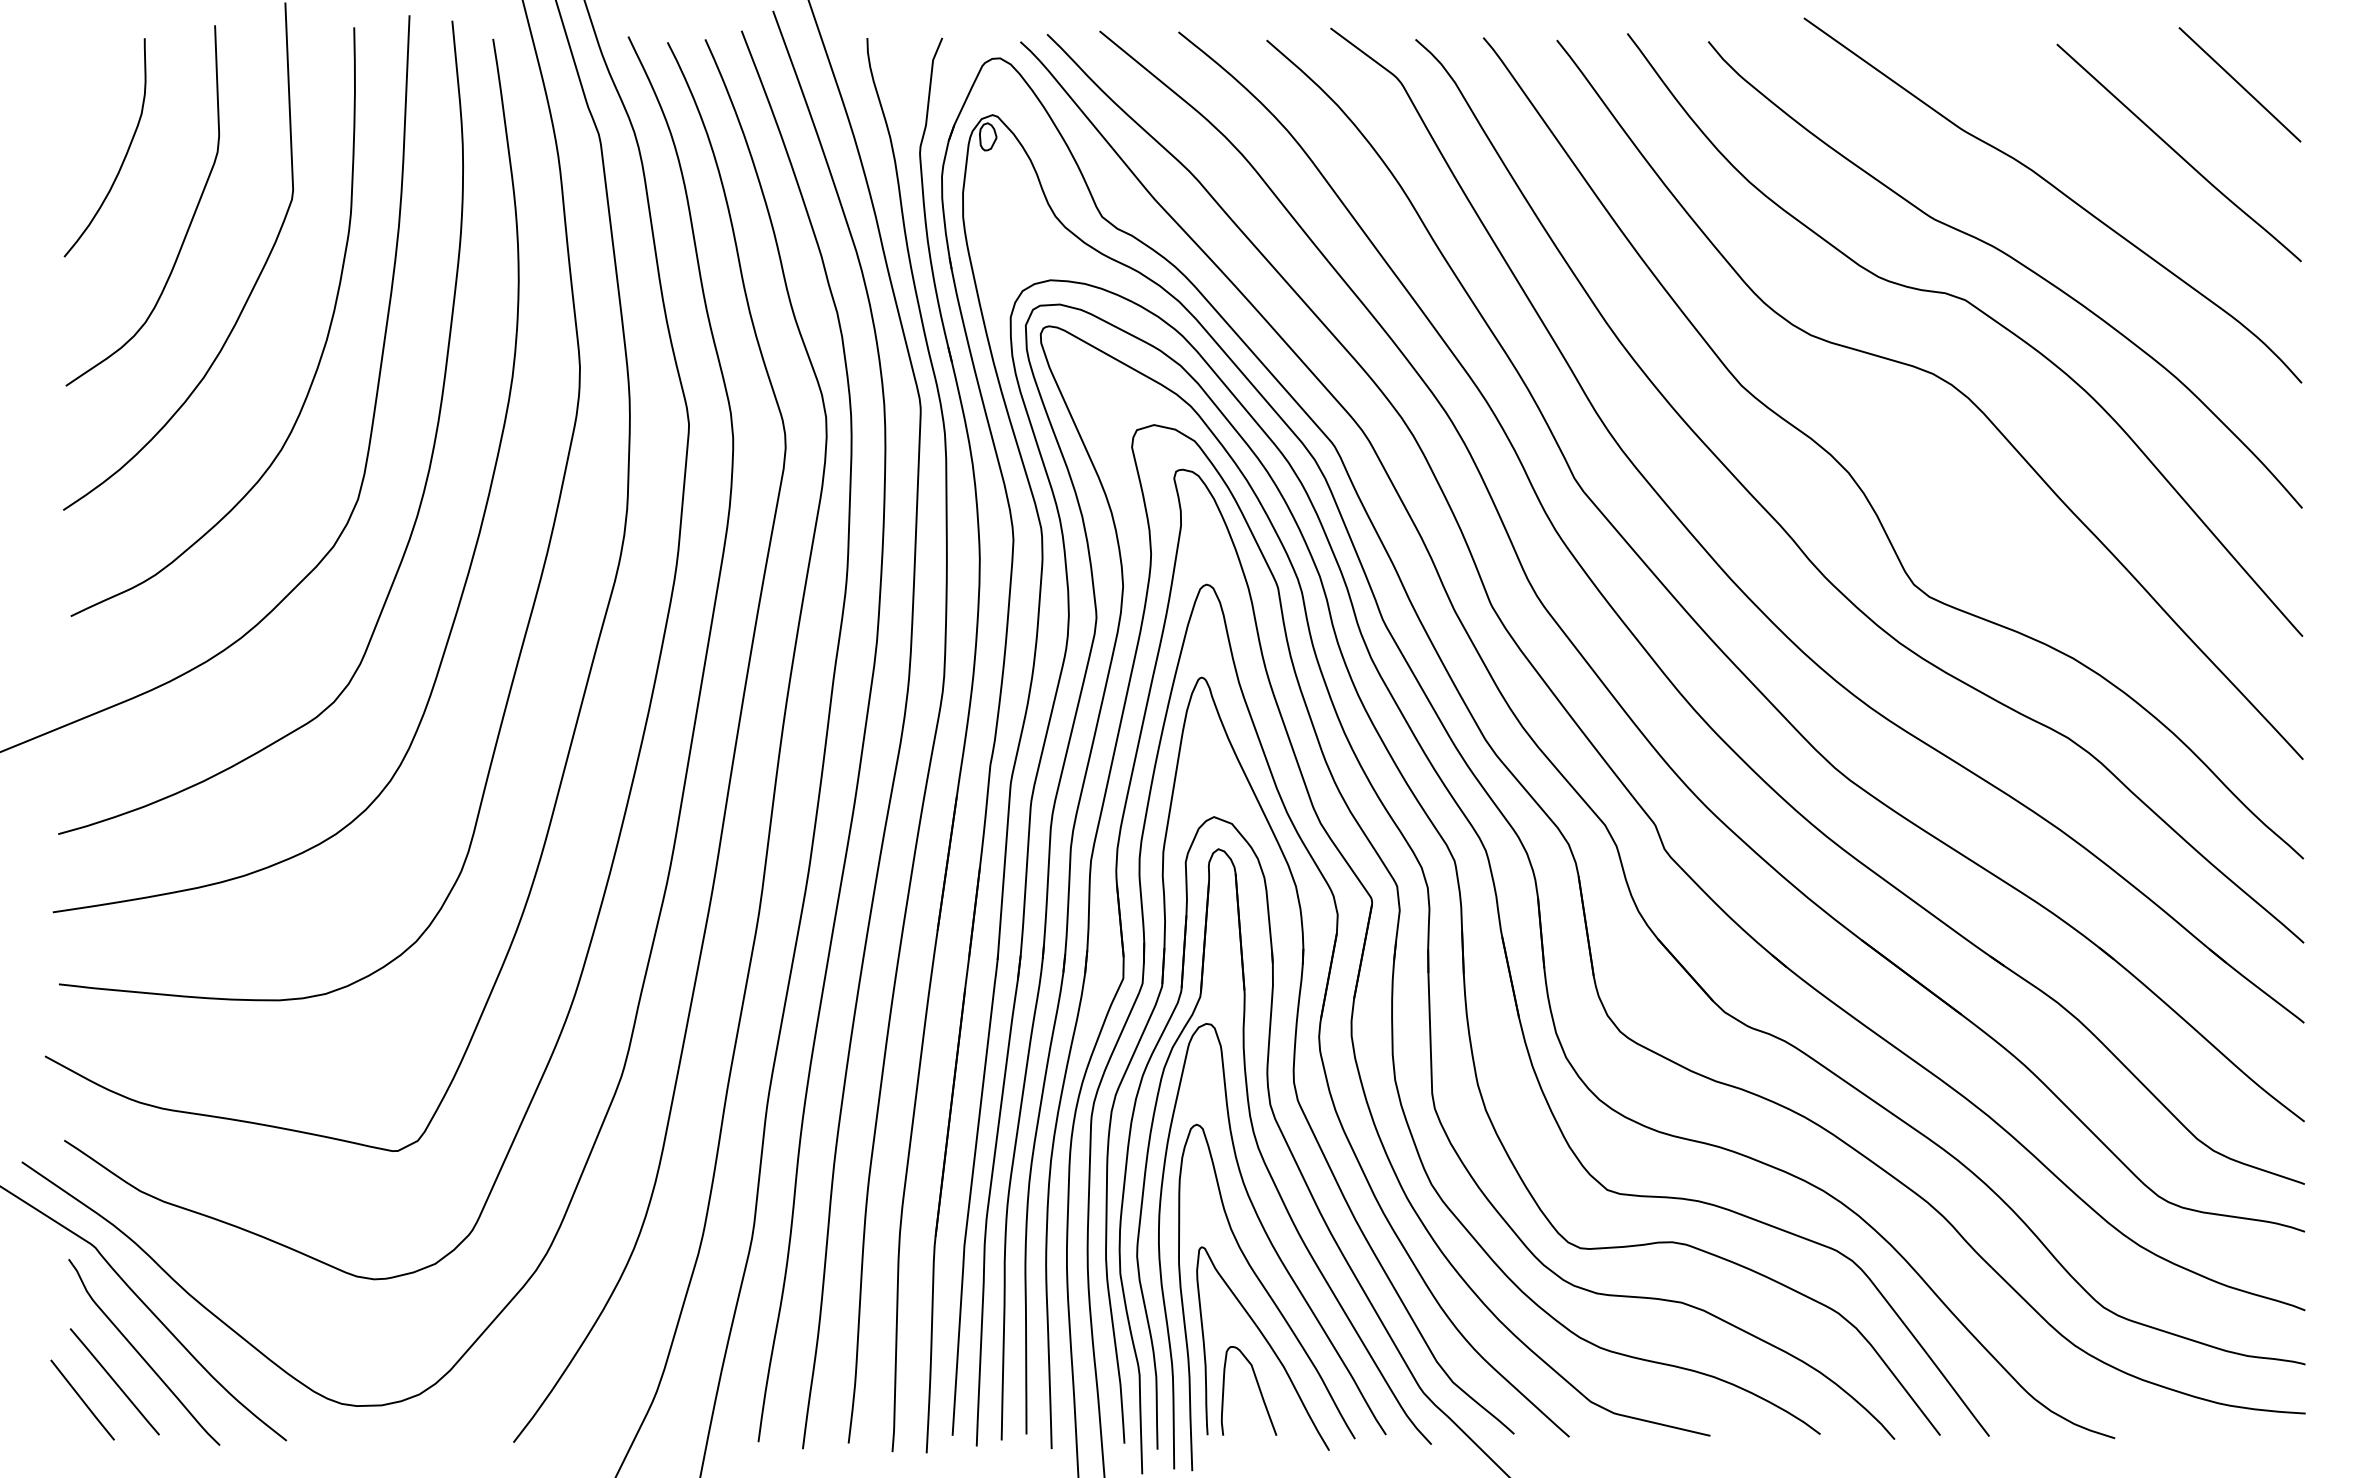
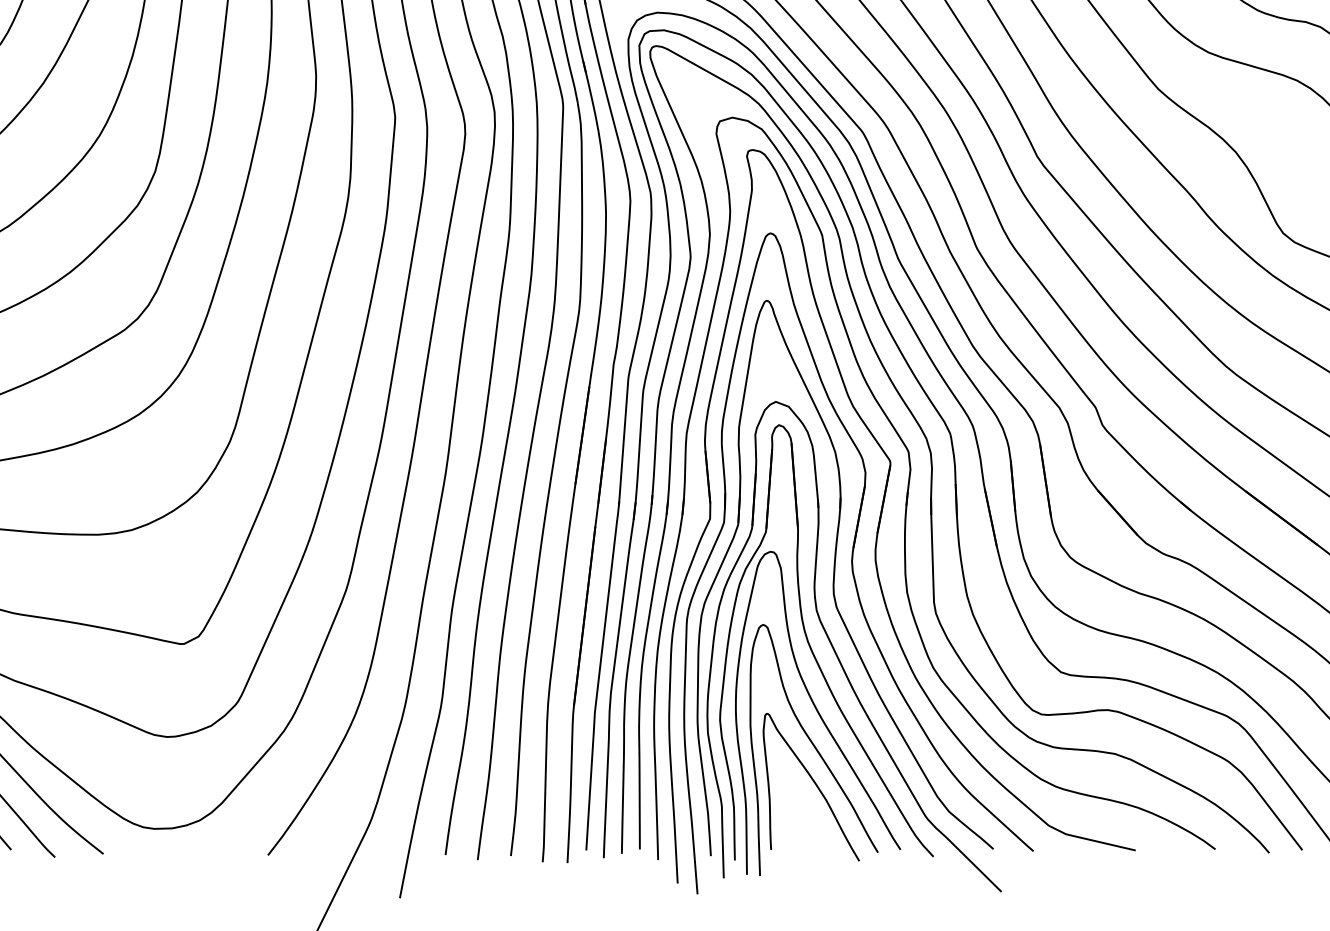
curve: (1257, 1386) -> (807, 814), removed

